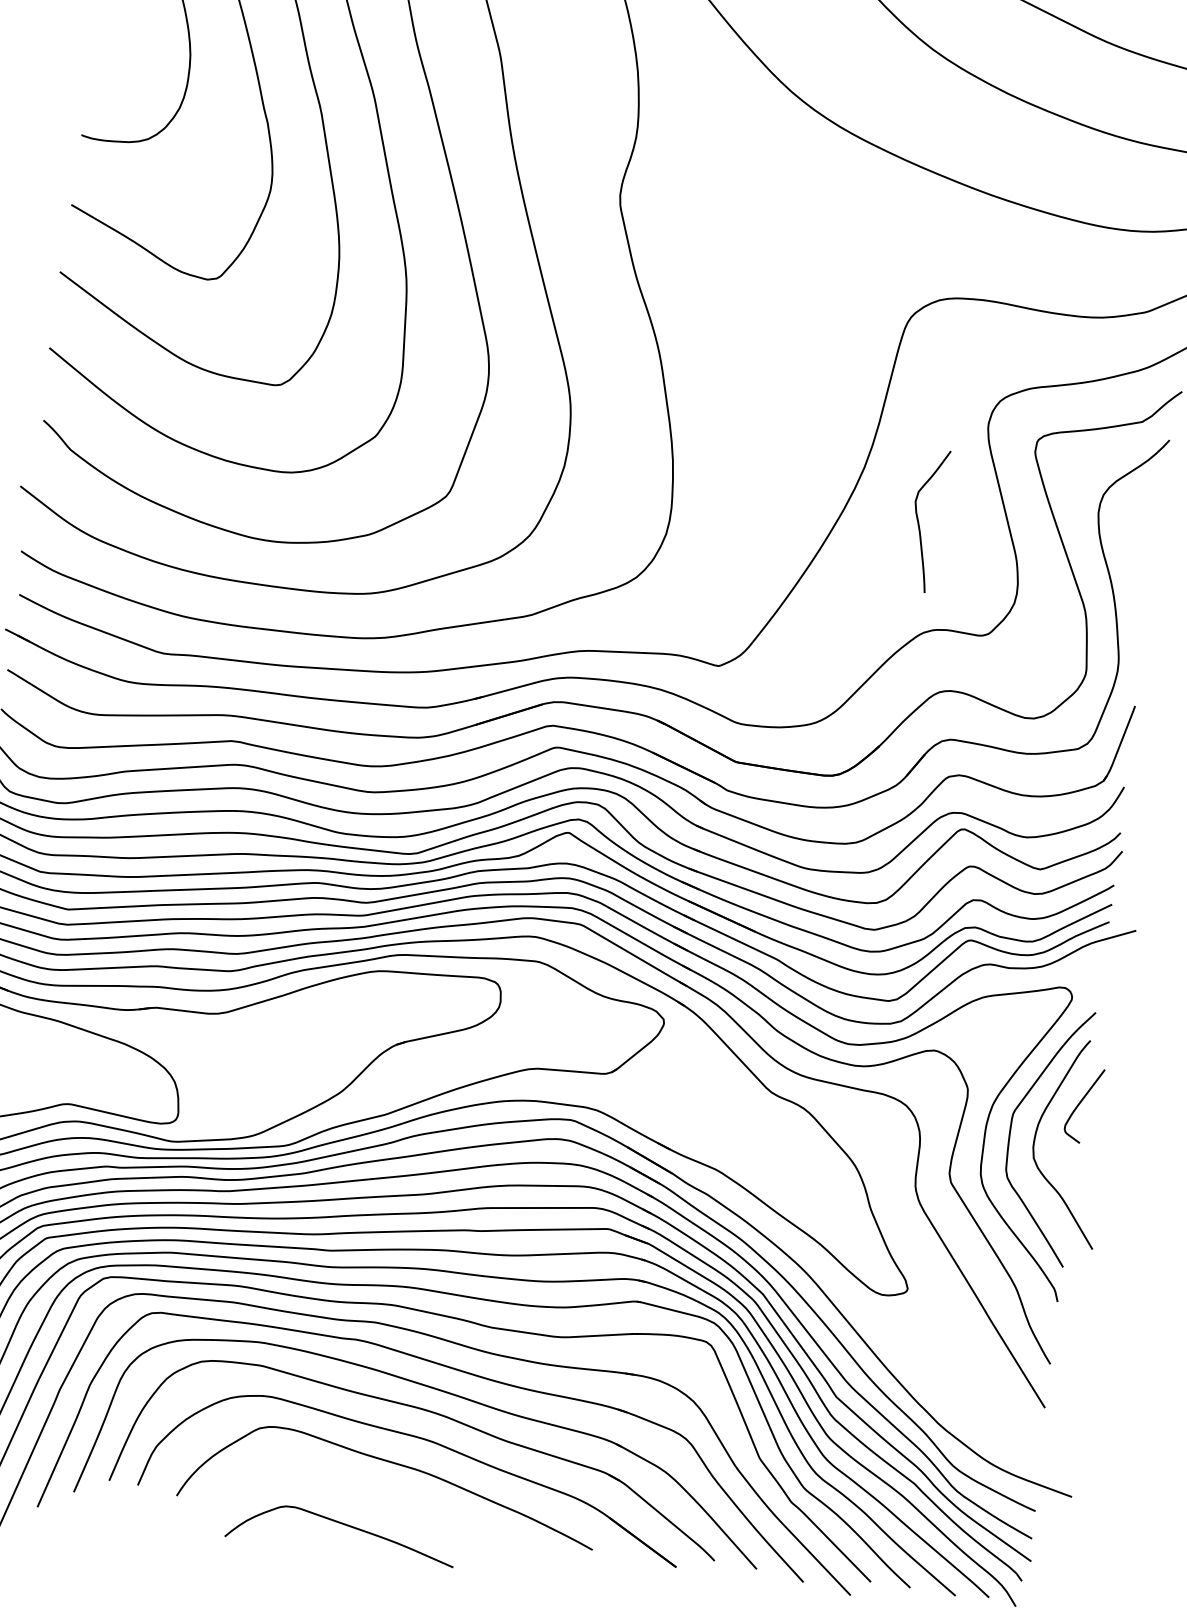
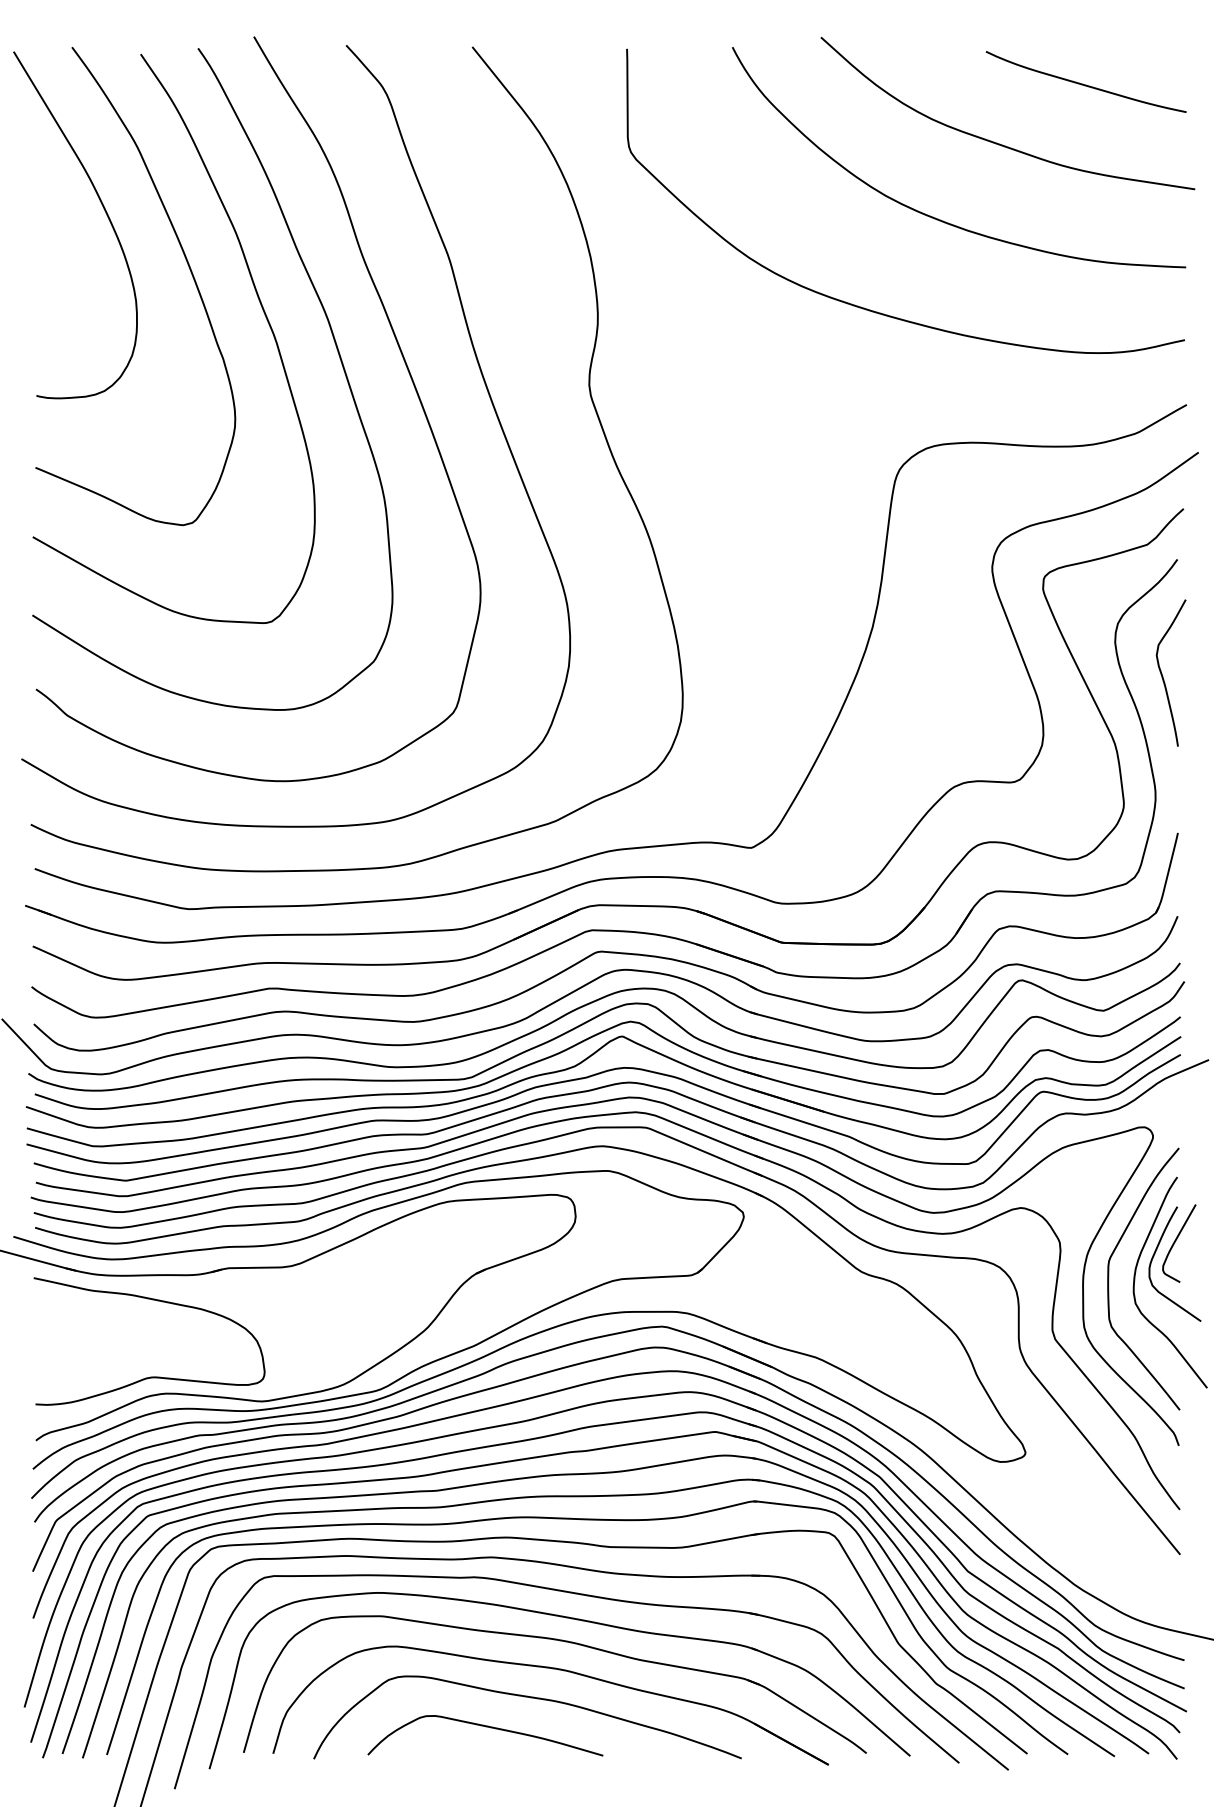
curve: (918, 519) -> (1162, 673), moved
curve: (1059, 1113) -> (1155, 1254), added
curve: (342, 1524) -> (485, 1727), moved

